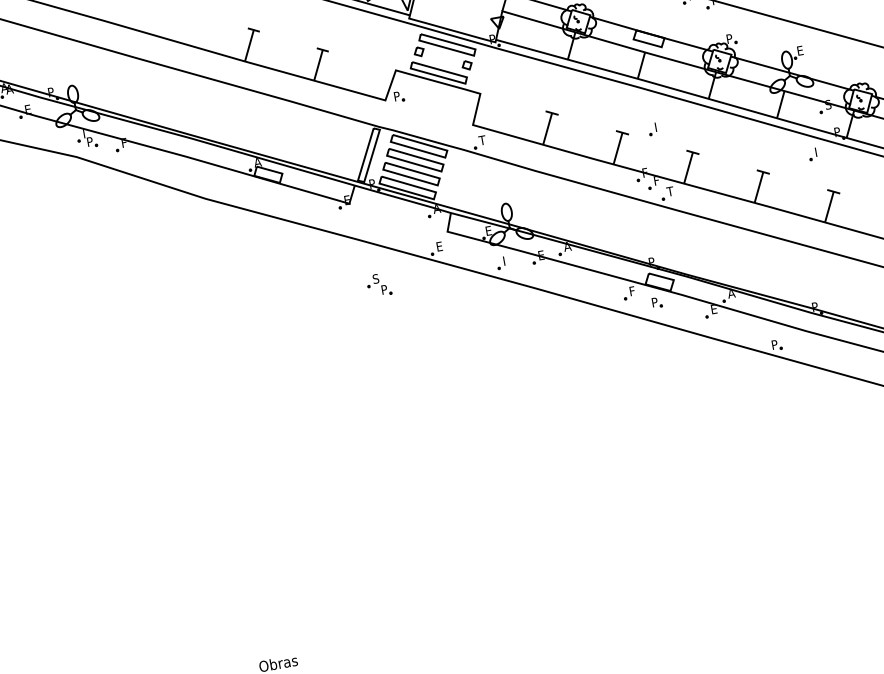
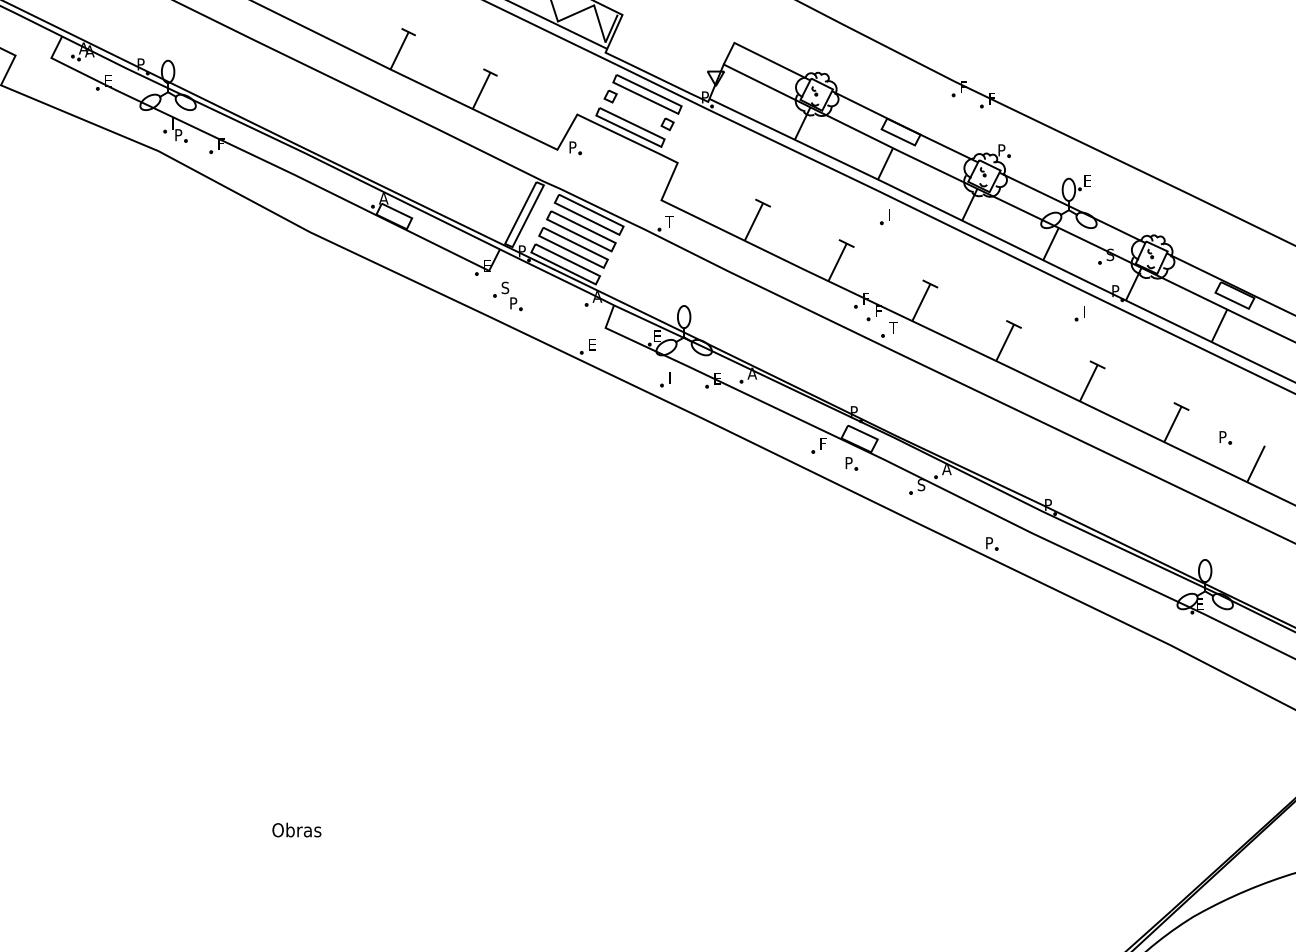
part: (652, 129) -> (884, 217), moved
part: (378, 285) -> (507, 296), moved
text: (714, 309) -> (921, 485), E -> S

